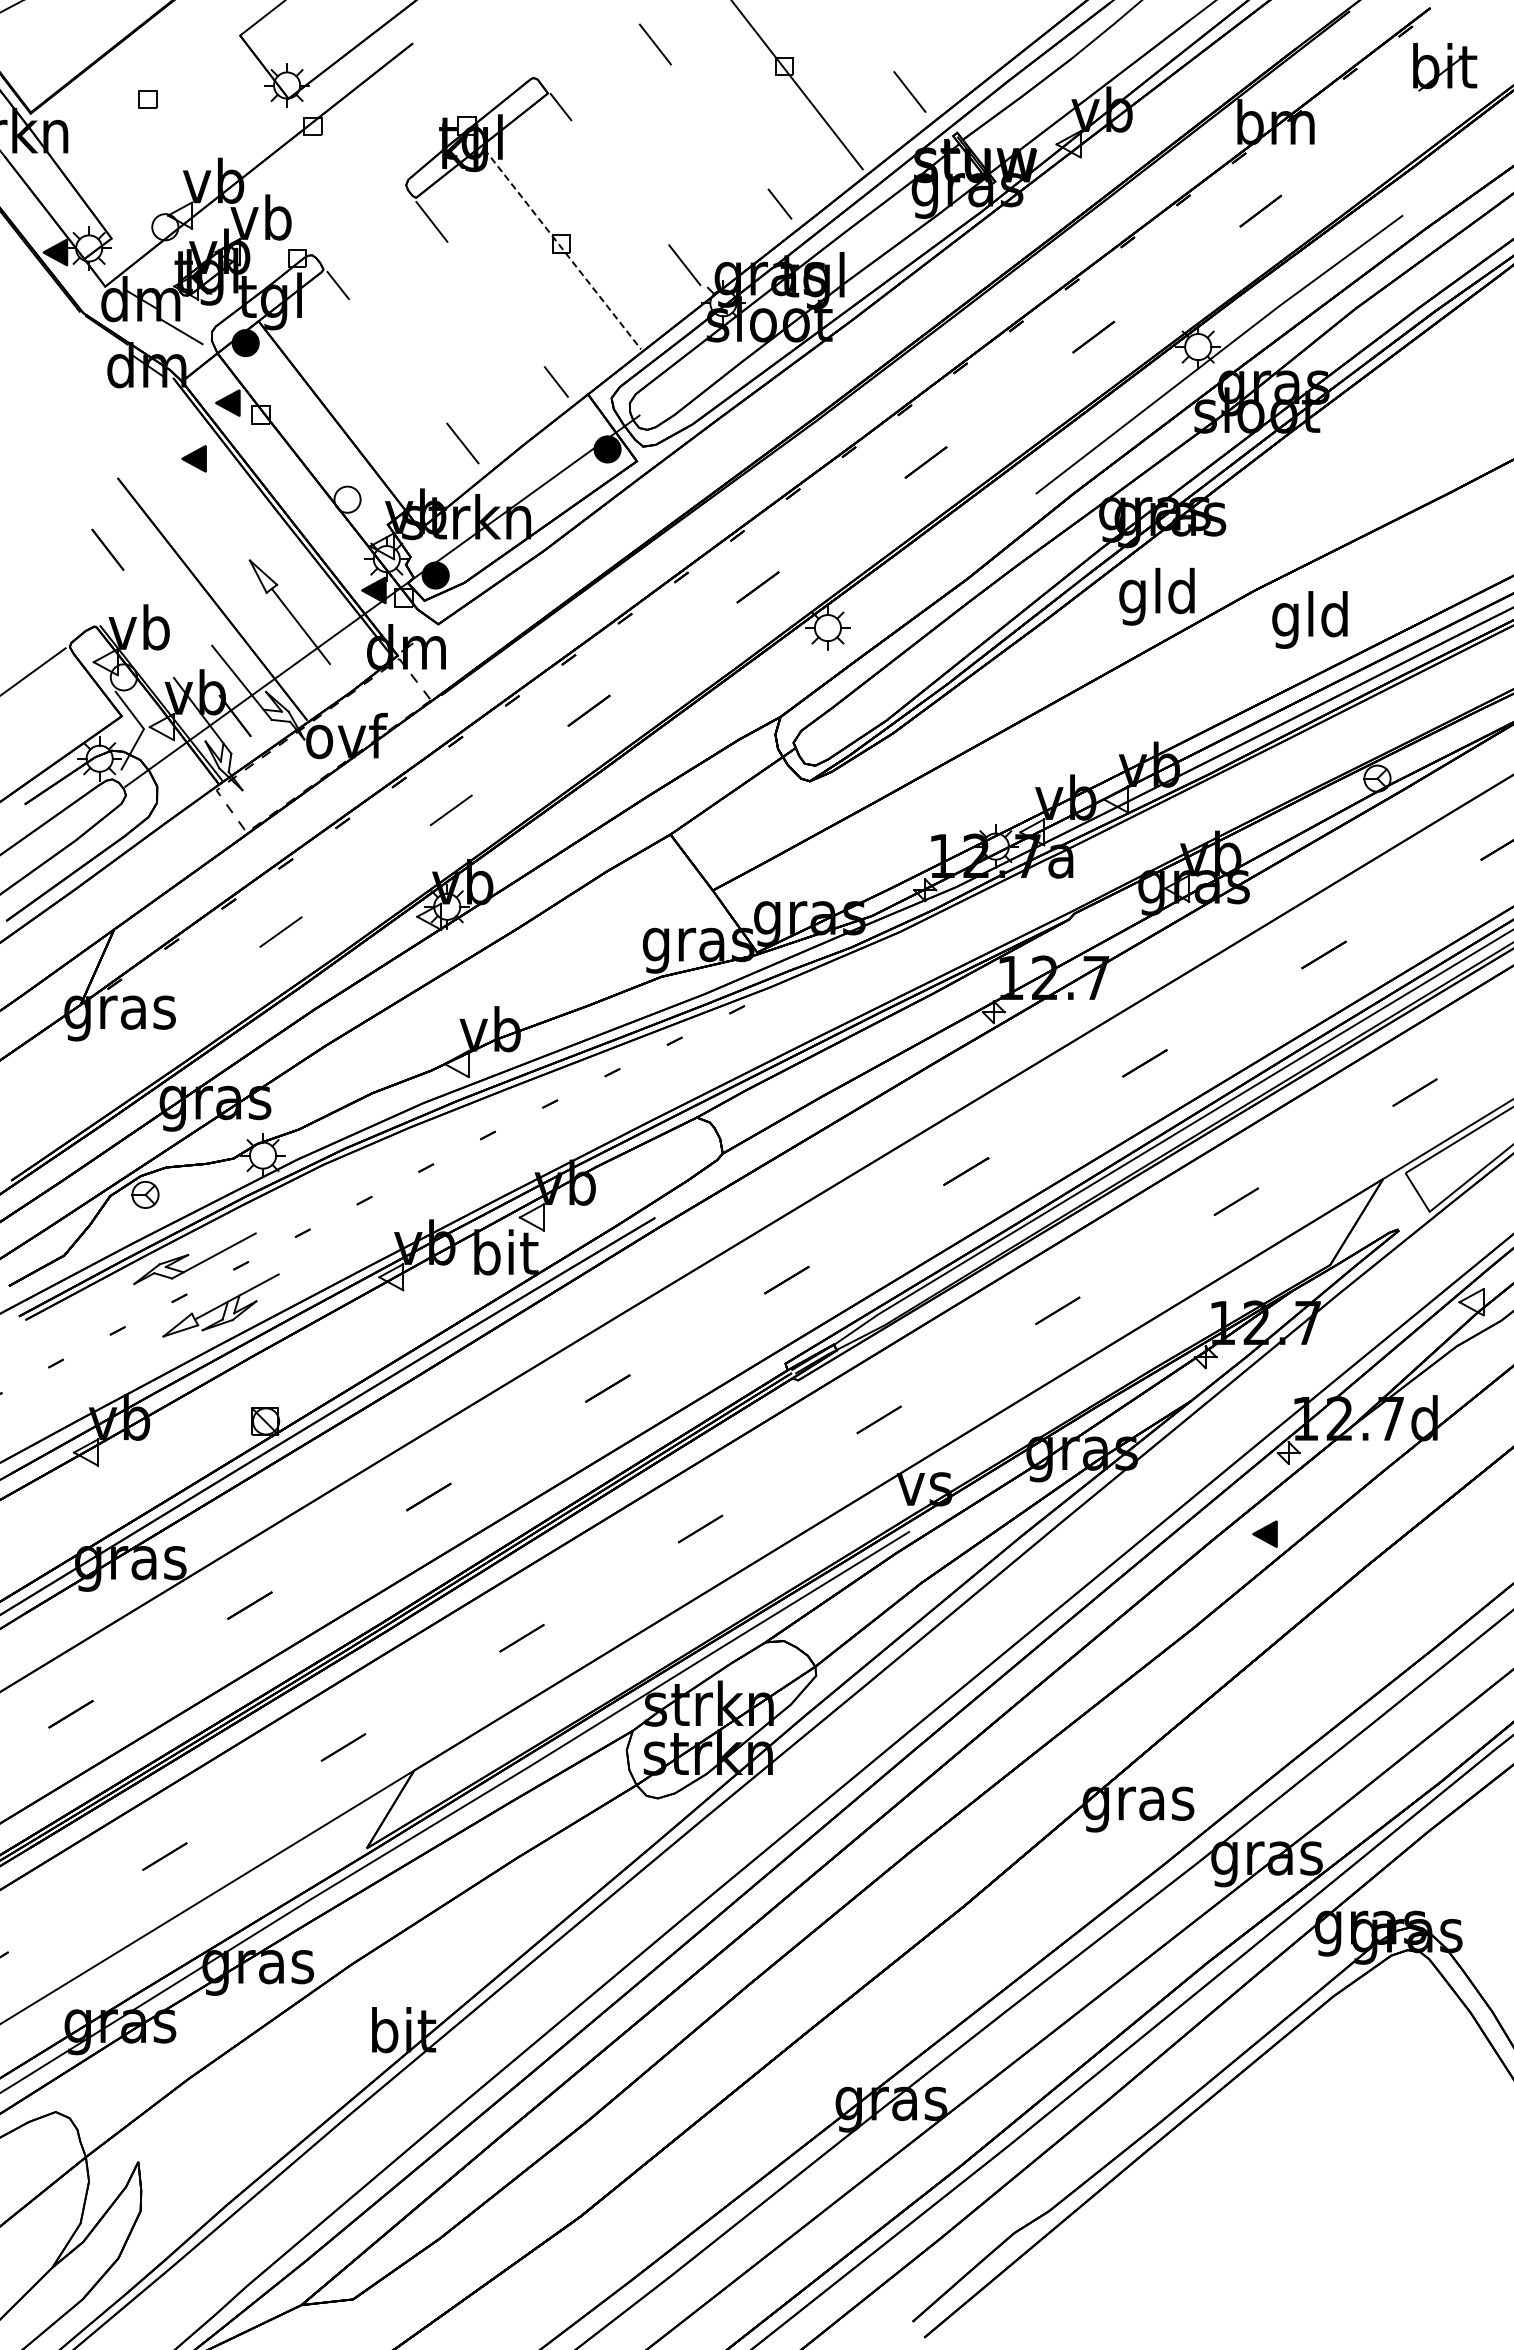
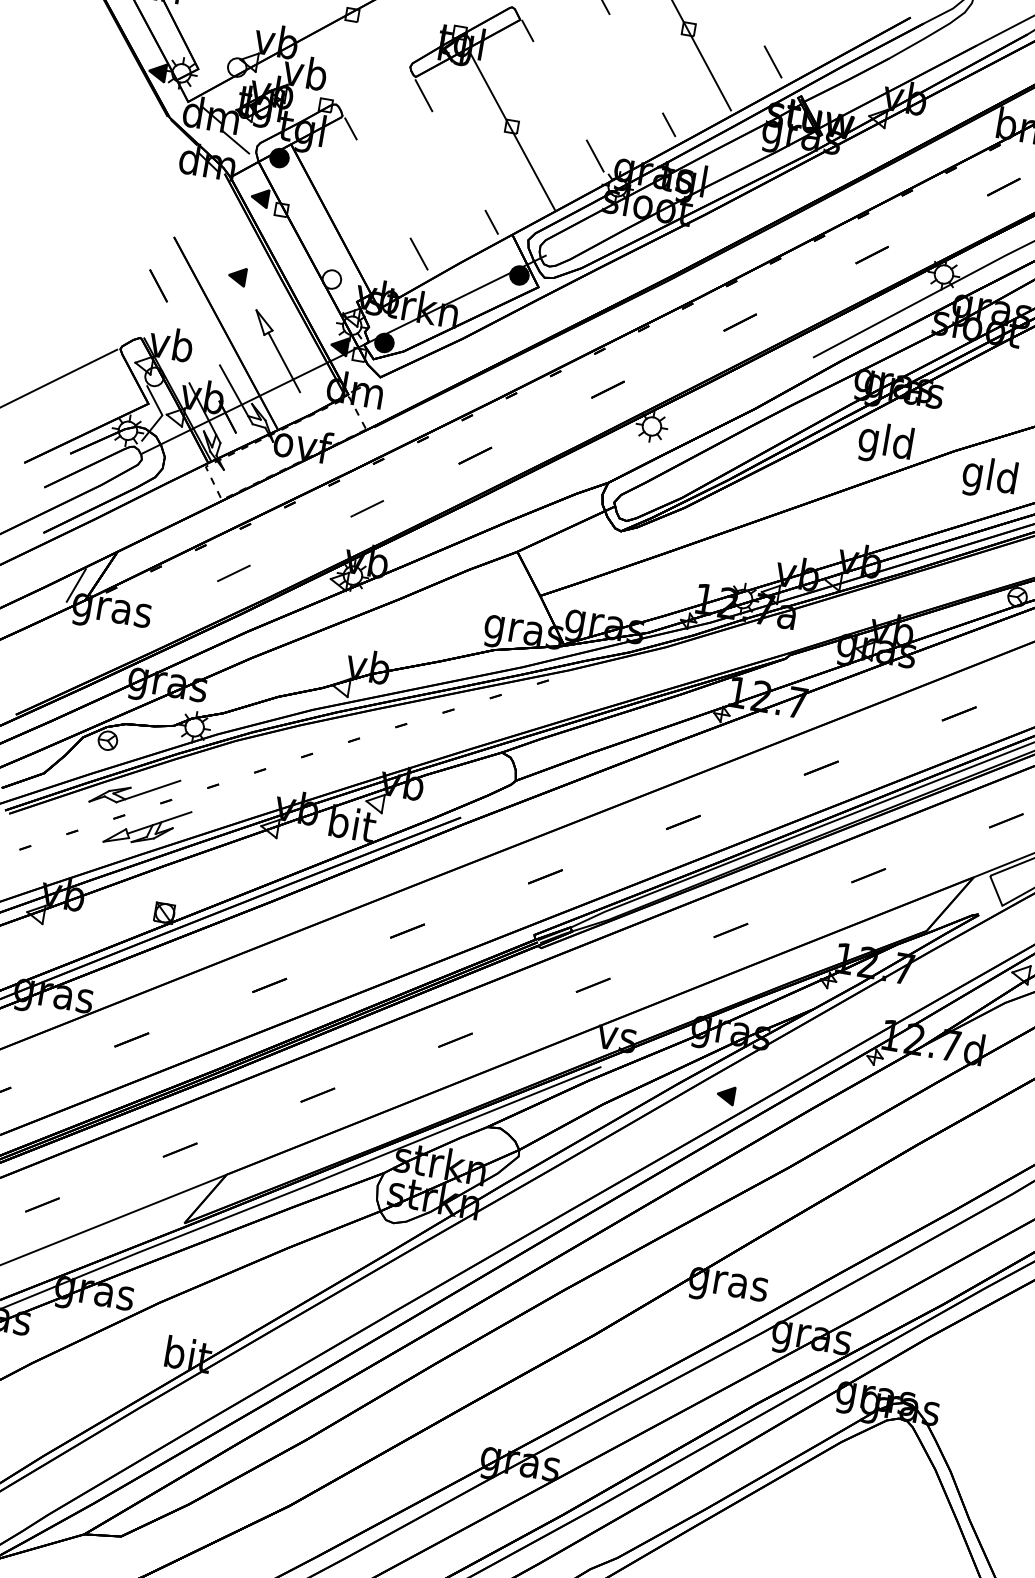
line: (563, 249) -> (512, 130), dashed -> solid
part: (193, 458) -> (236, 276), moved
line: (64, 986) -> (76, 585), added
part: (1264, 1533) -> (725, 1094), moved

